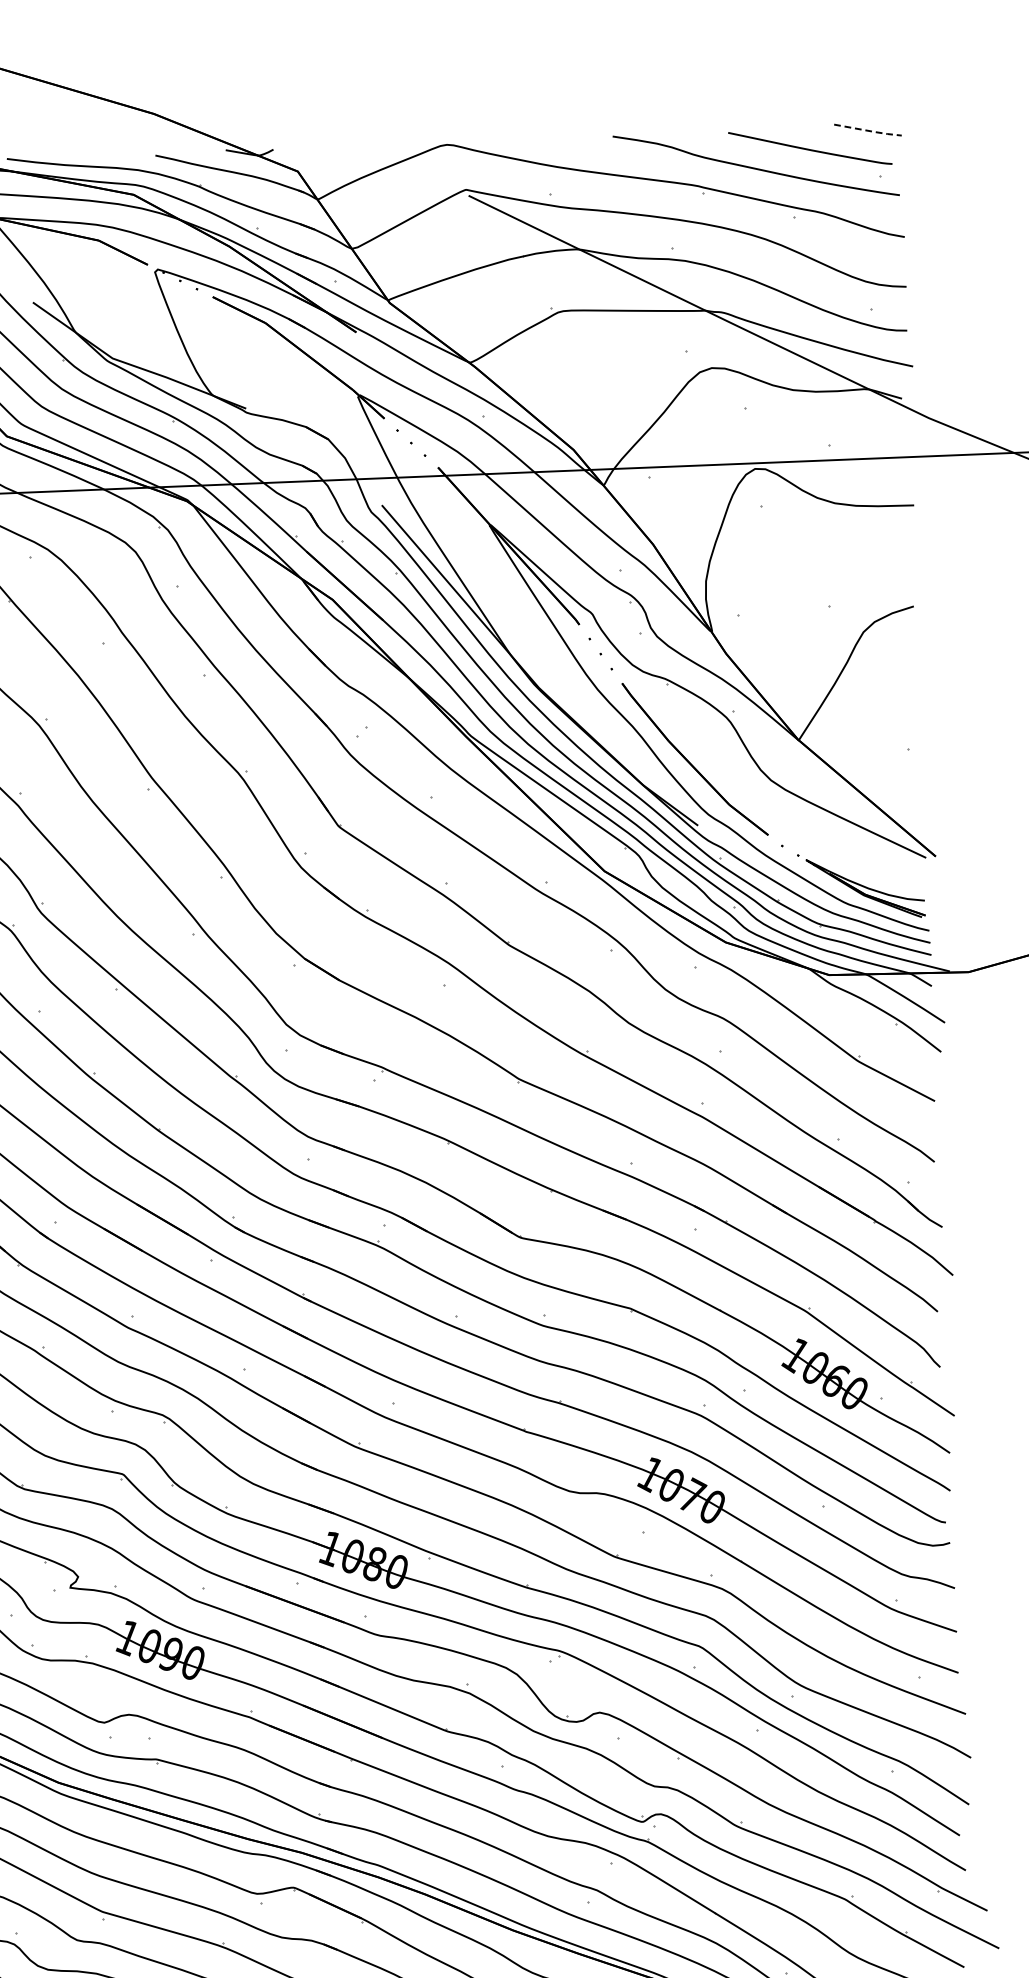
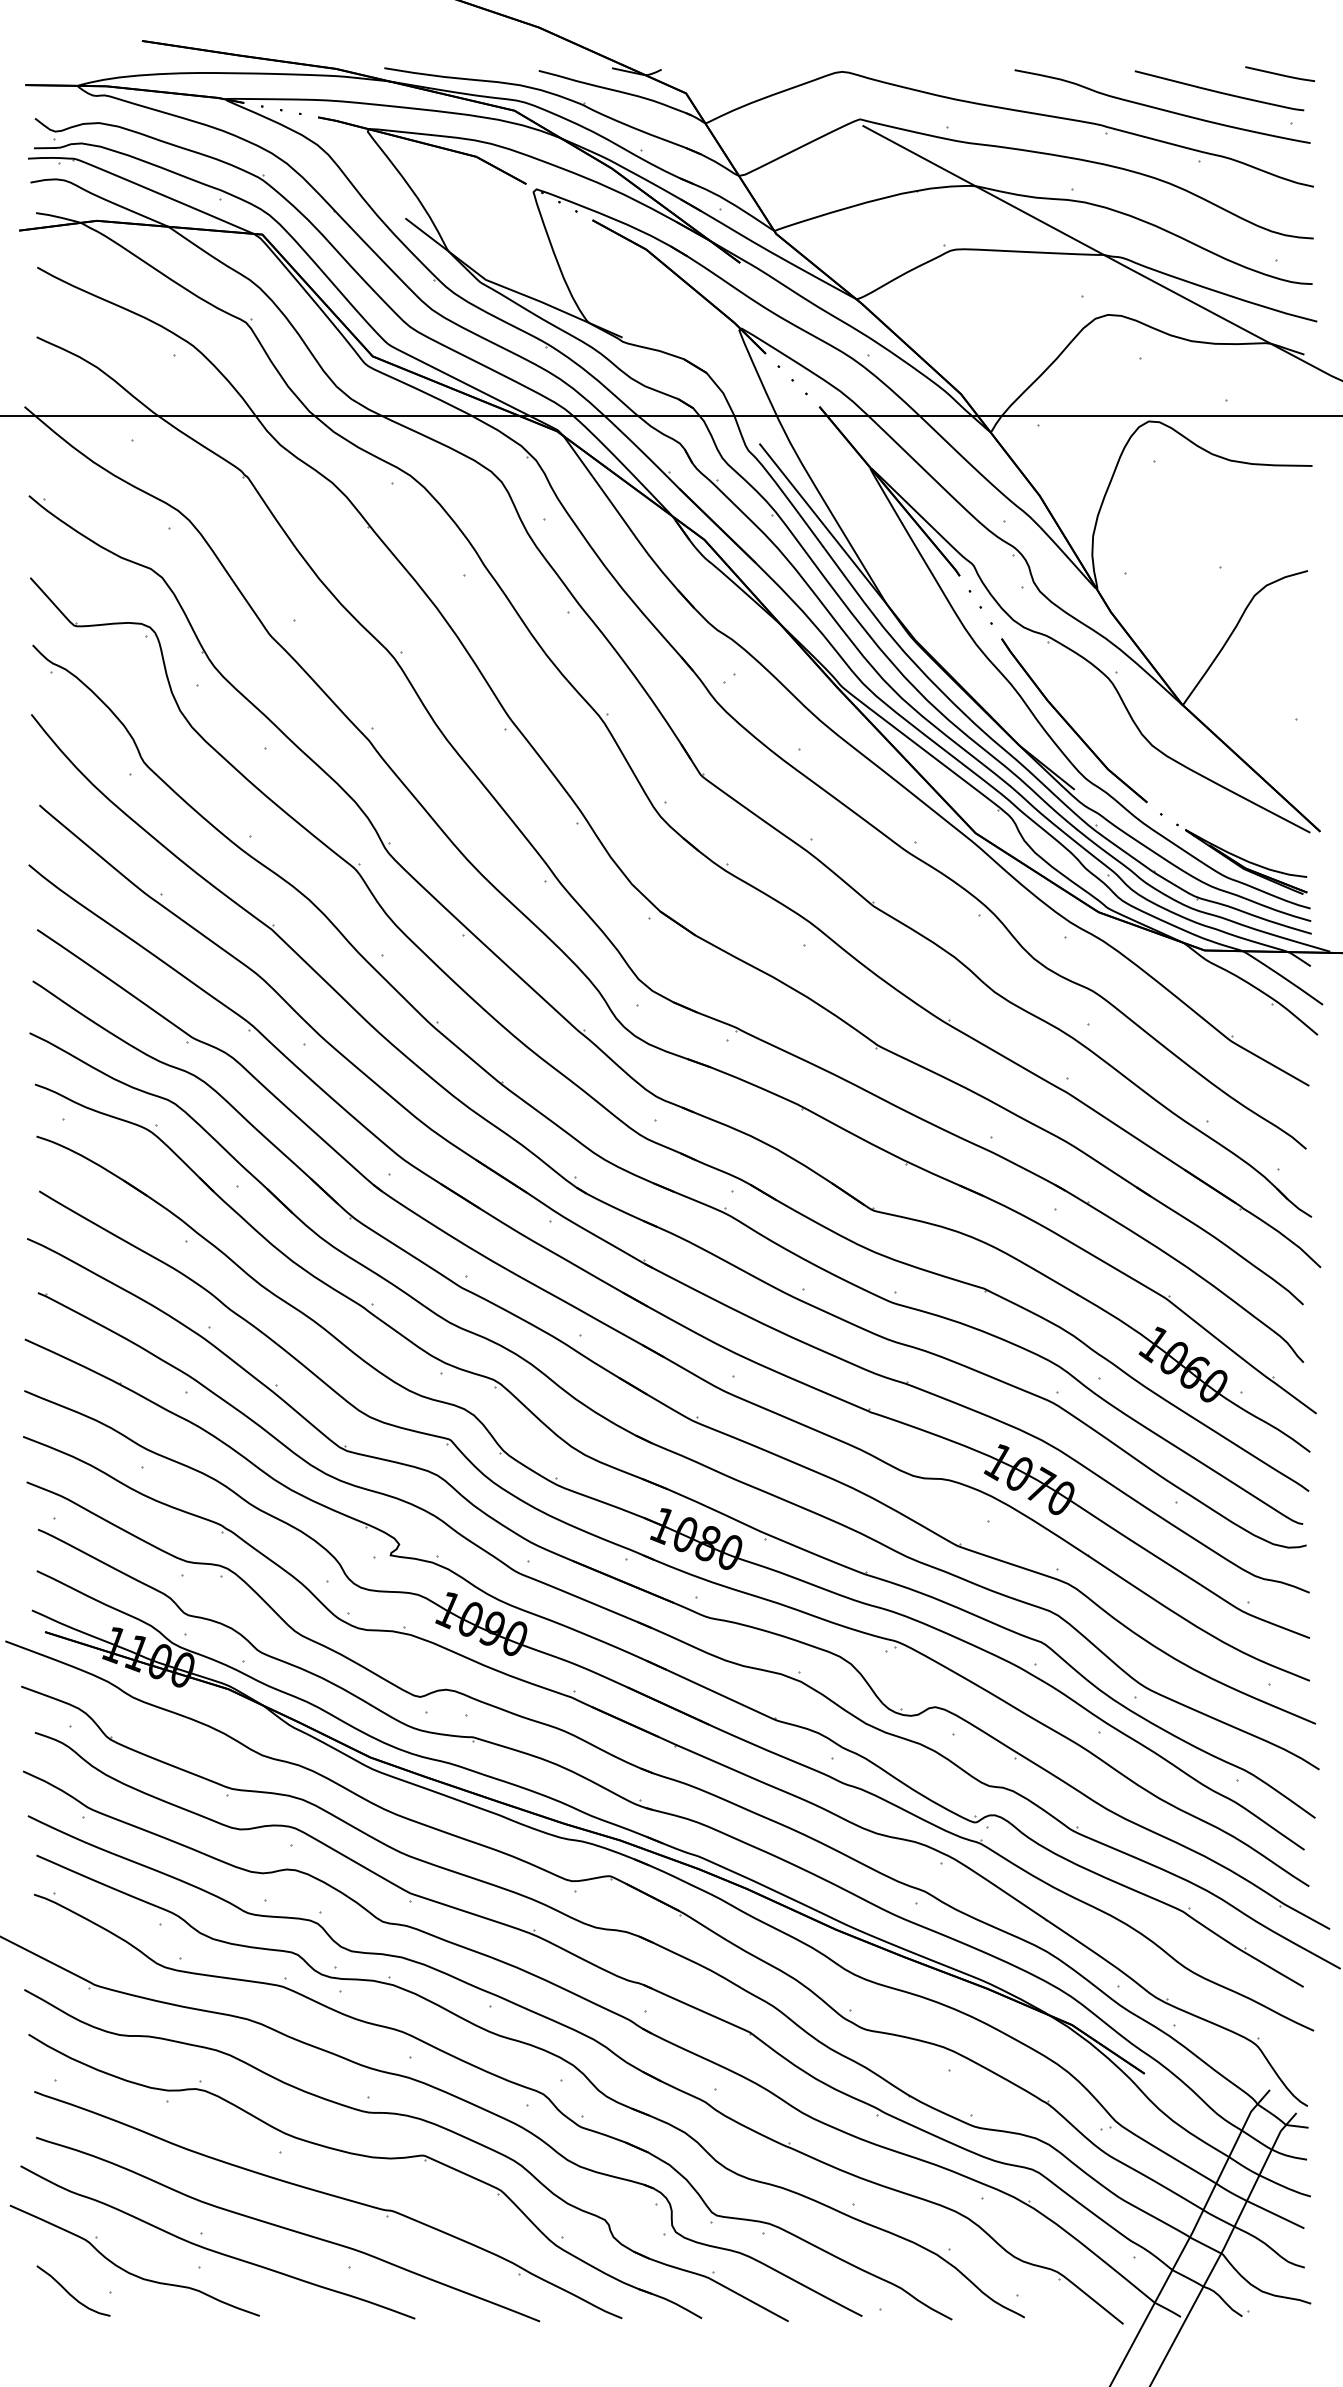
line: (869, 131) -> (1281, 75), dashed -> solid

